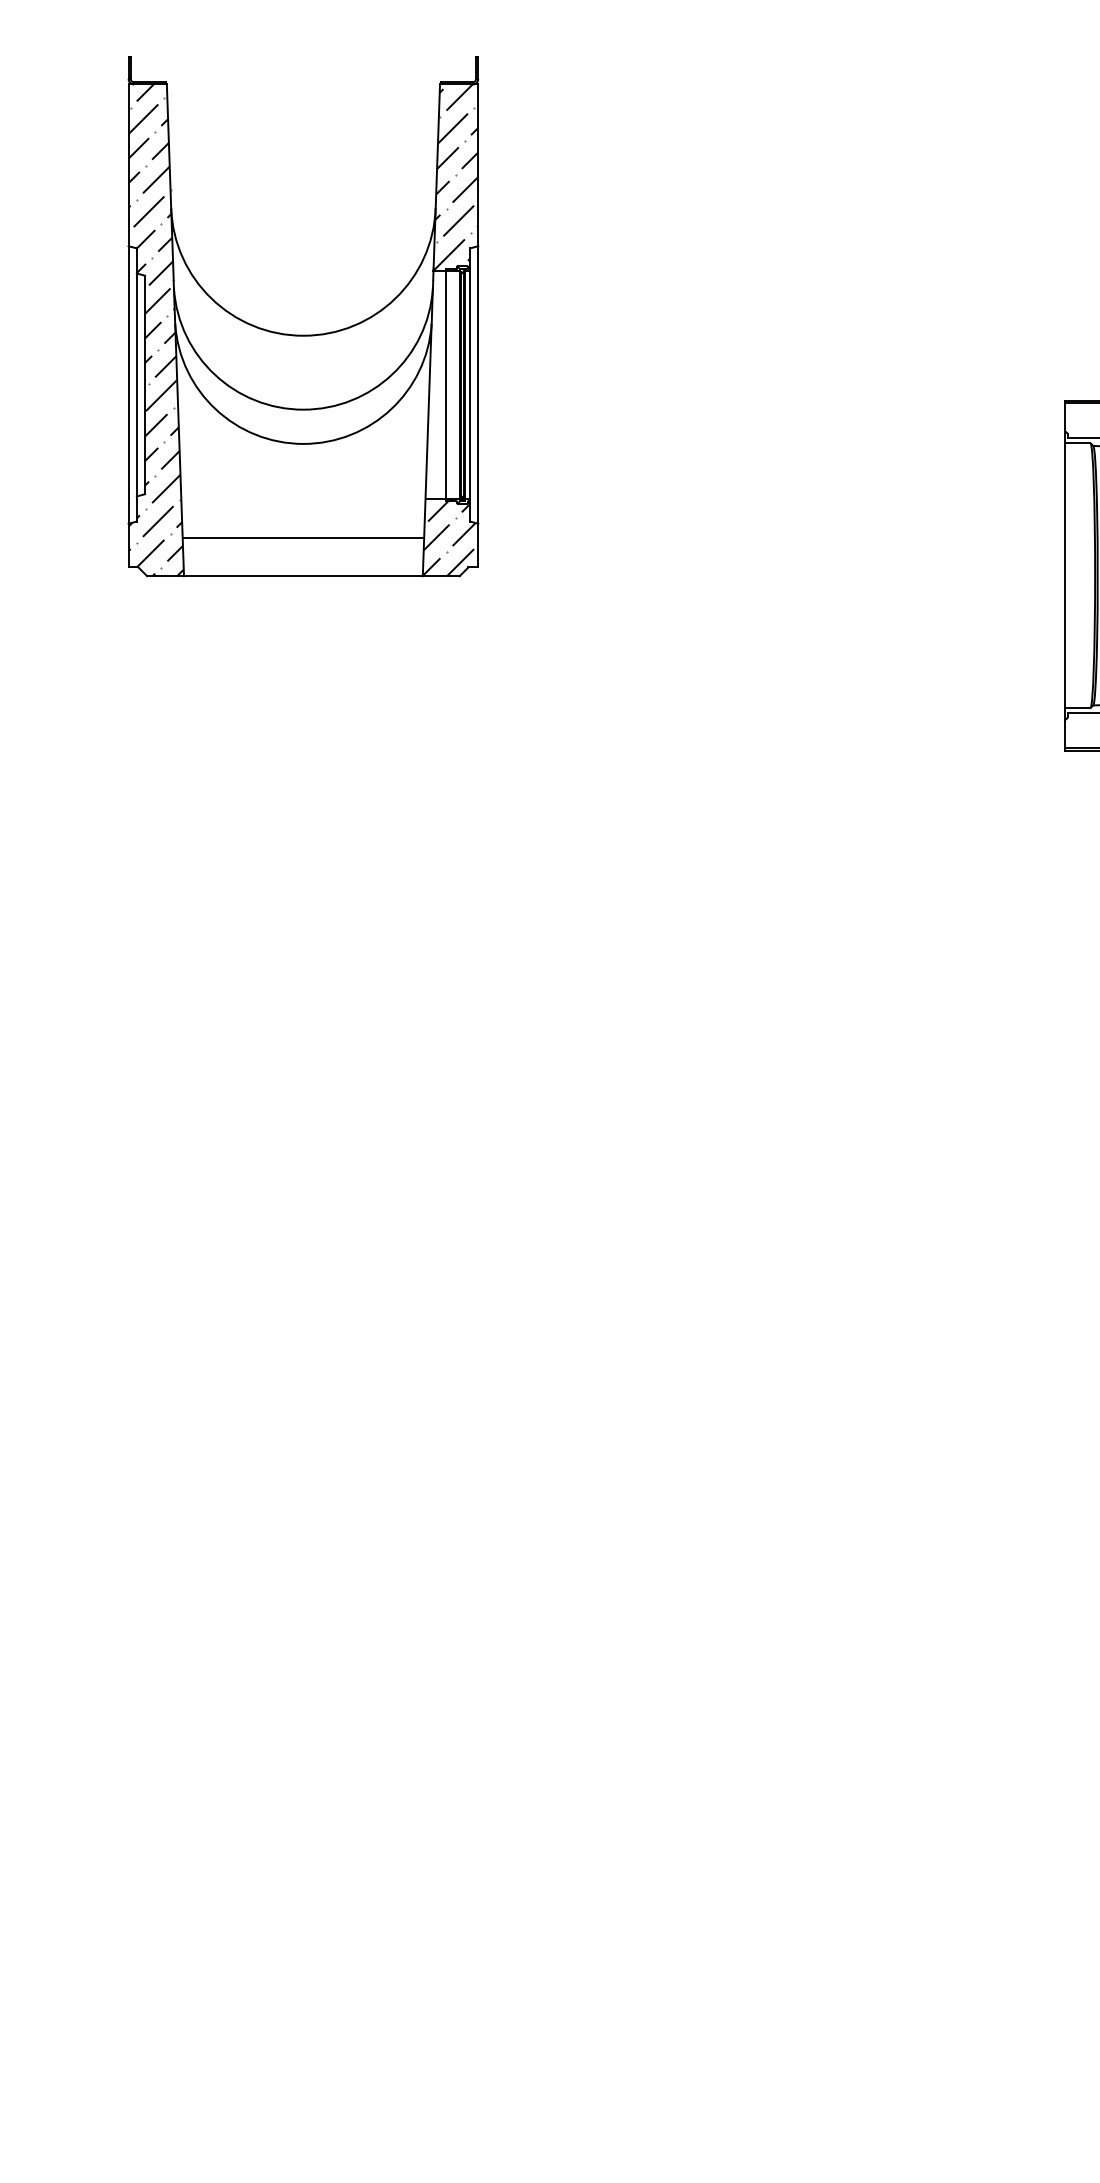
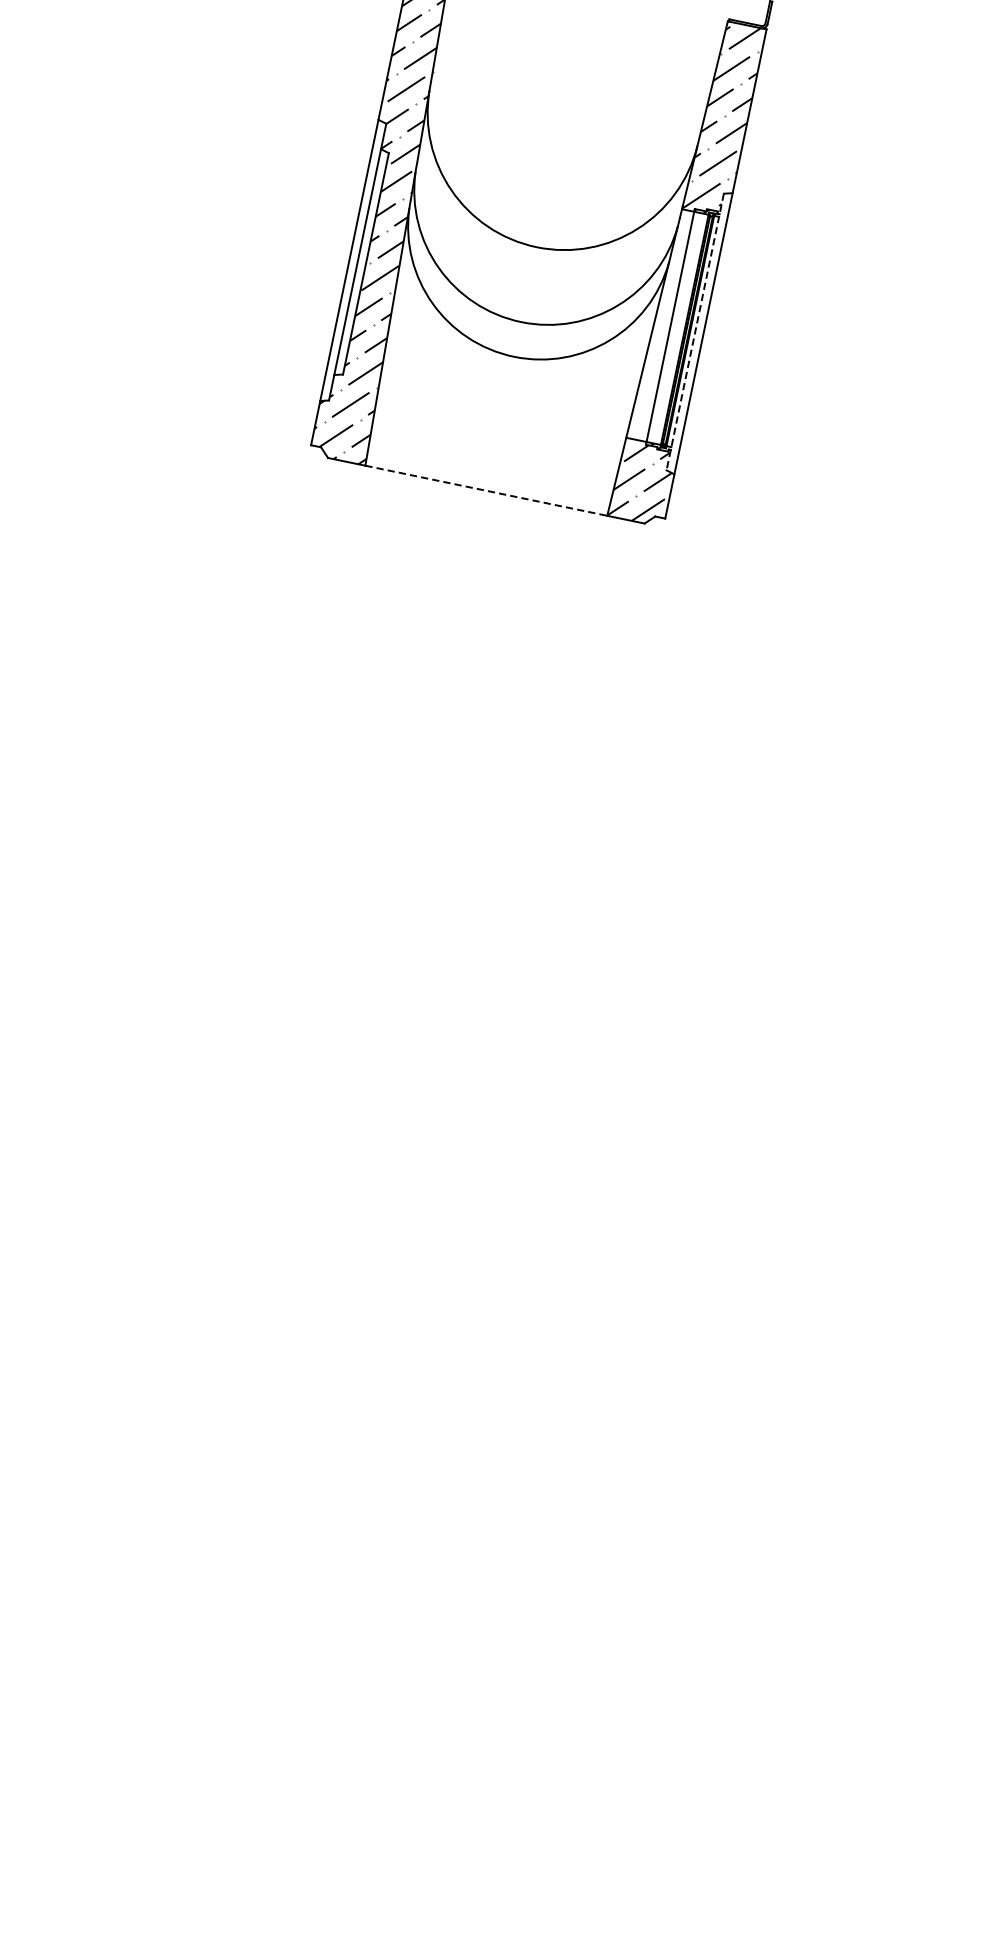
line: (470, 384) -> (695, 331), solid -> dashed
line: (303, 537) -> (494, 451), removed
line: (303, 576) -> (486, 491), solid -> dashed

